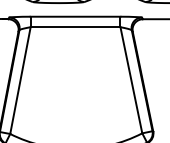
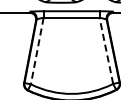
line: (131, 79) -> (106, 50), solid -> dashed
line: (20, 81) -> (37, 51), solid -> dashed

